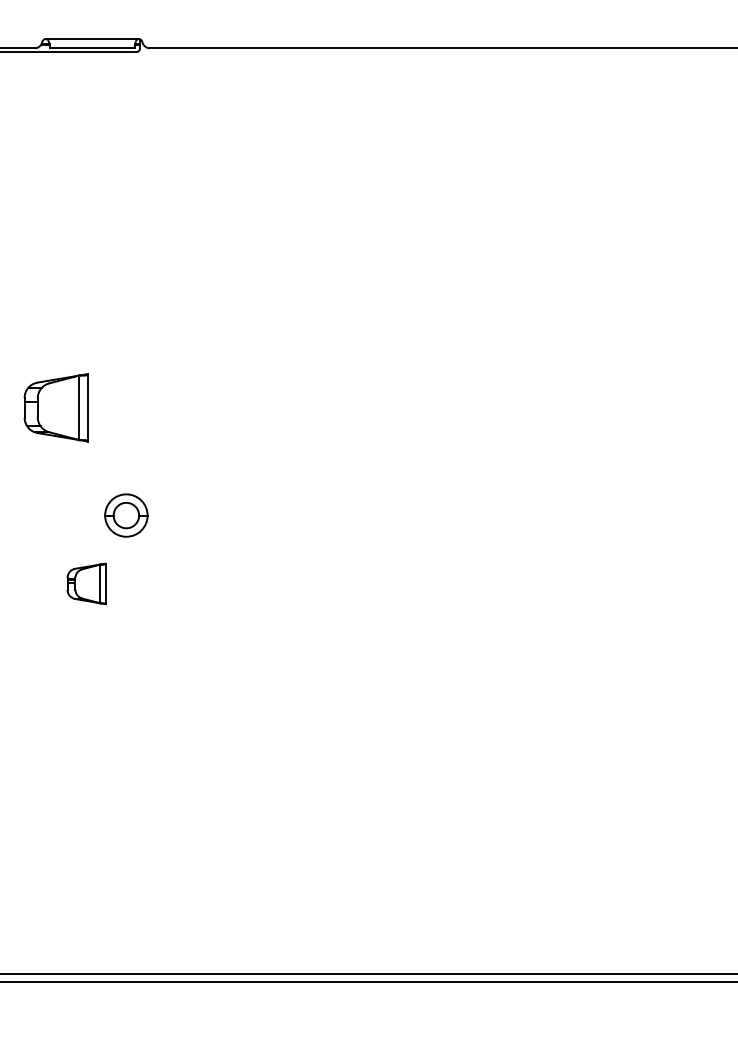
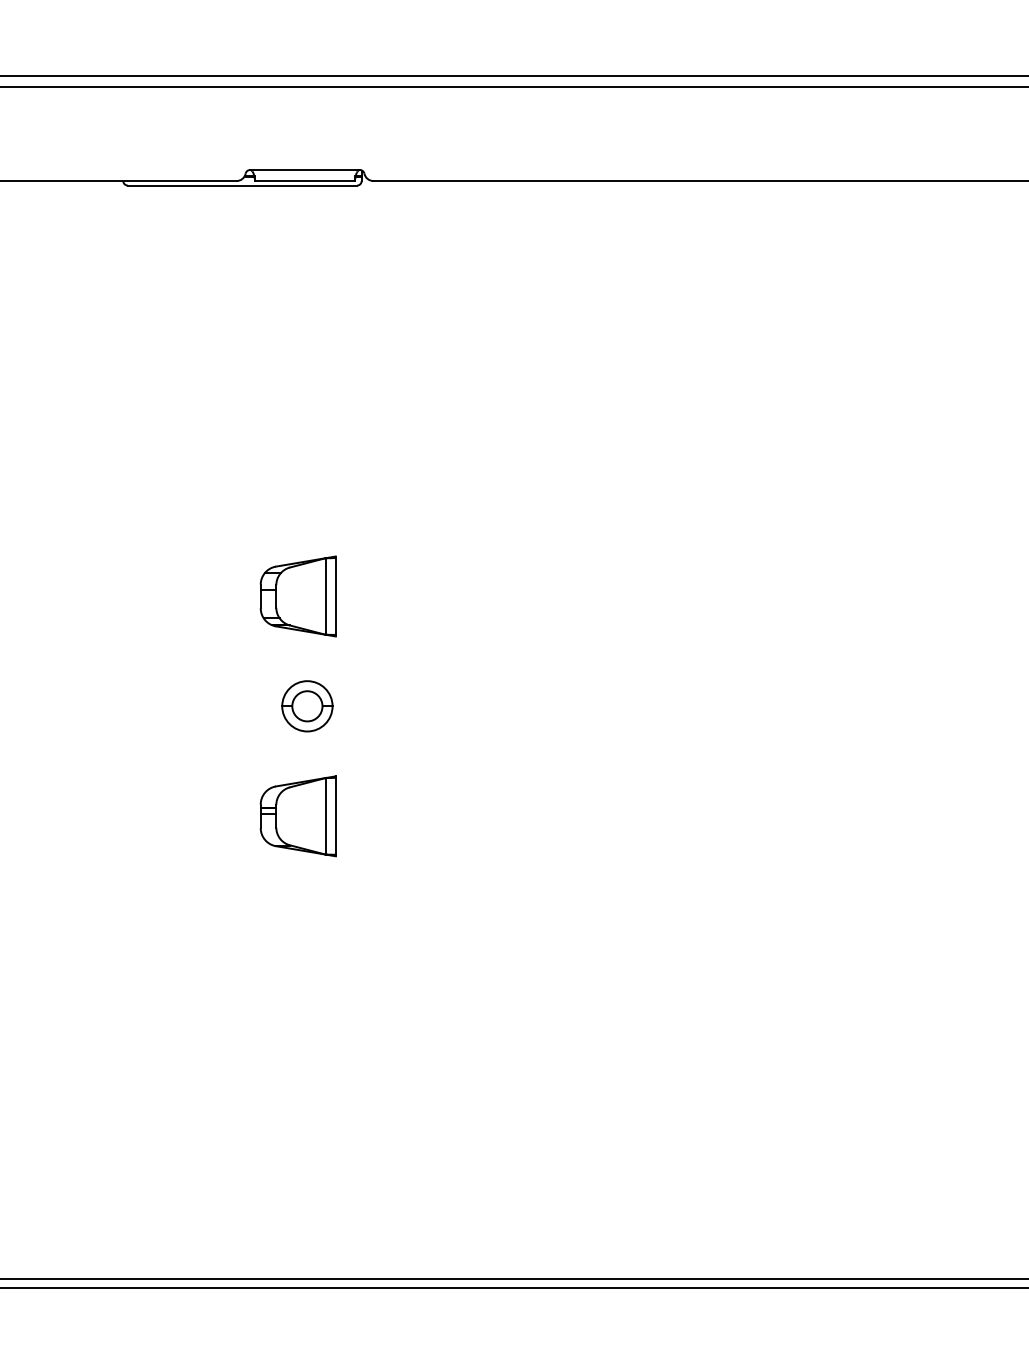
part: (55, 407) -> (297, 596), moved
part: (126, 515) -> (307, 706), moved
part: (85, 584) -> (297, 816), size x1.67

